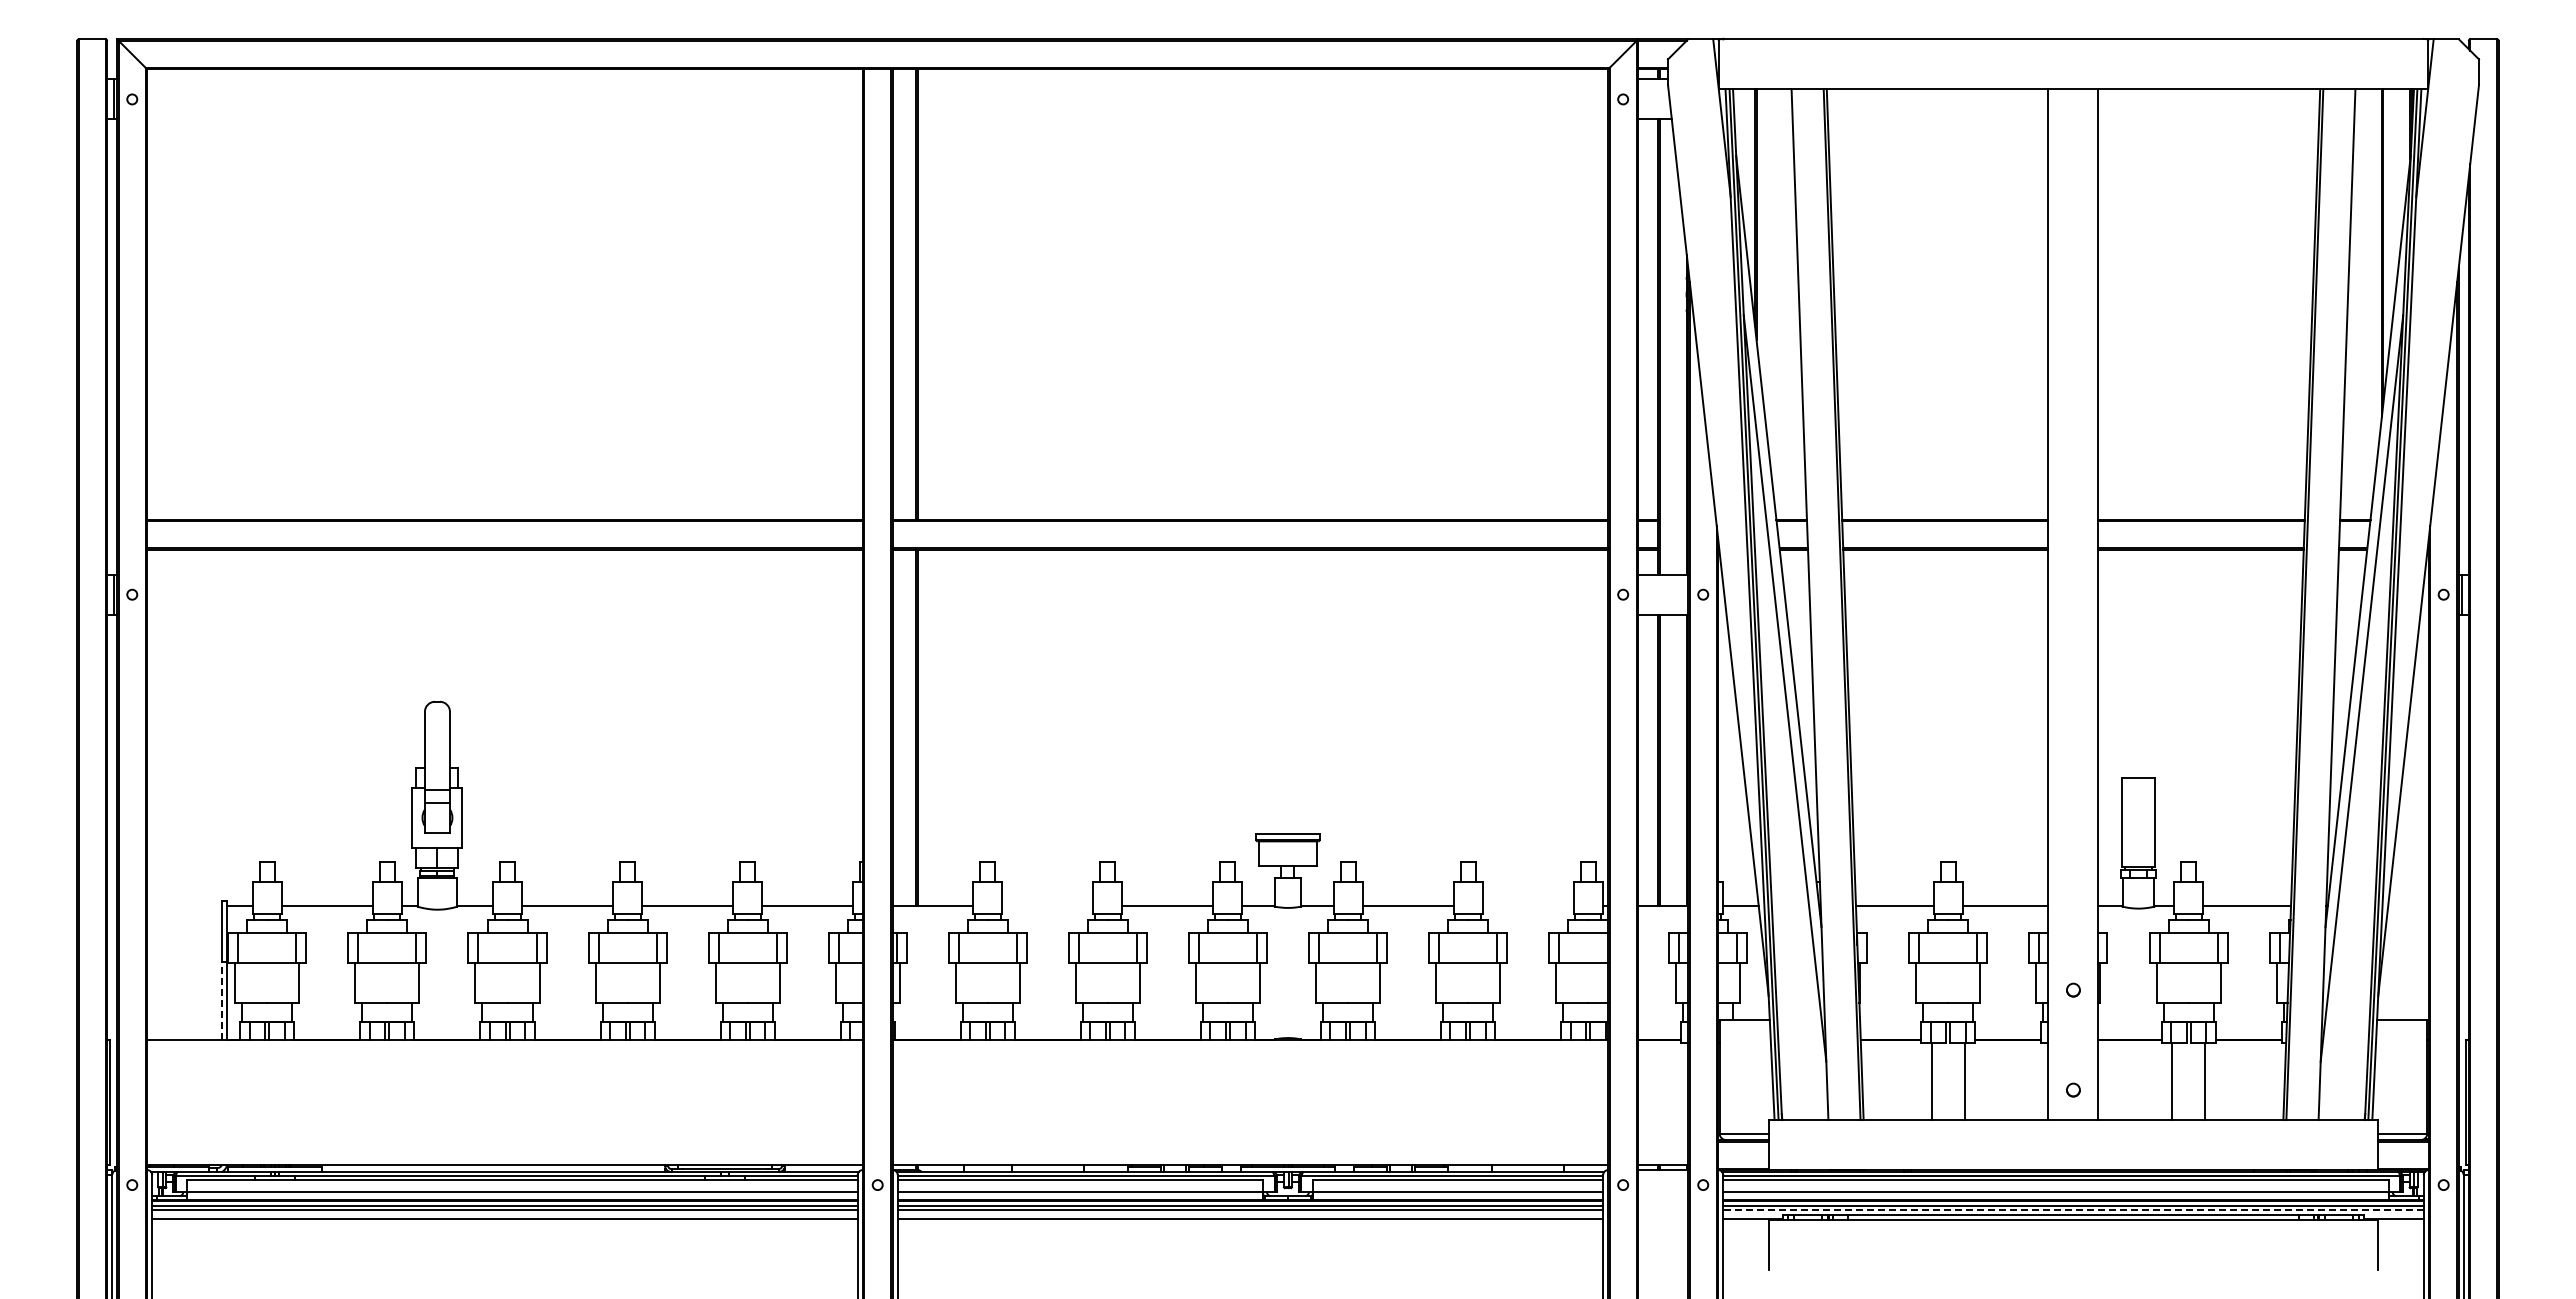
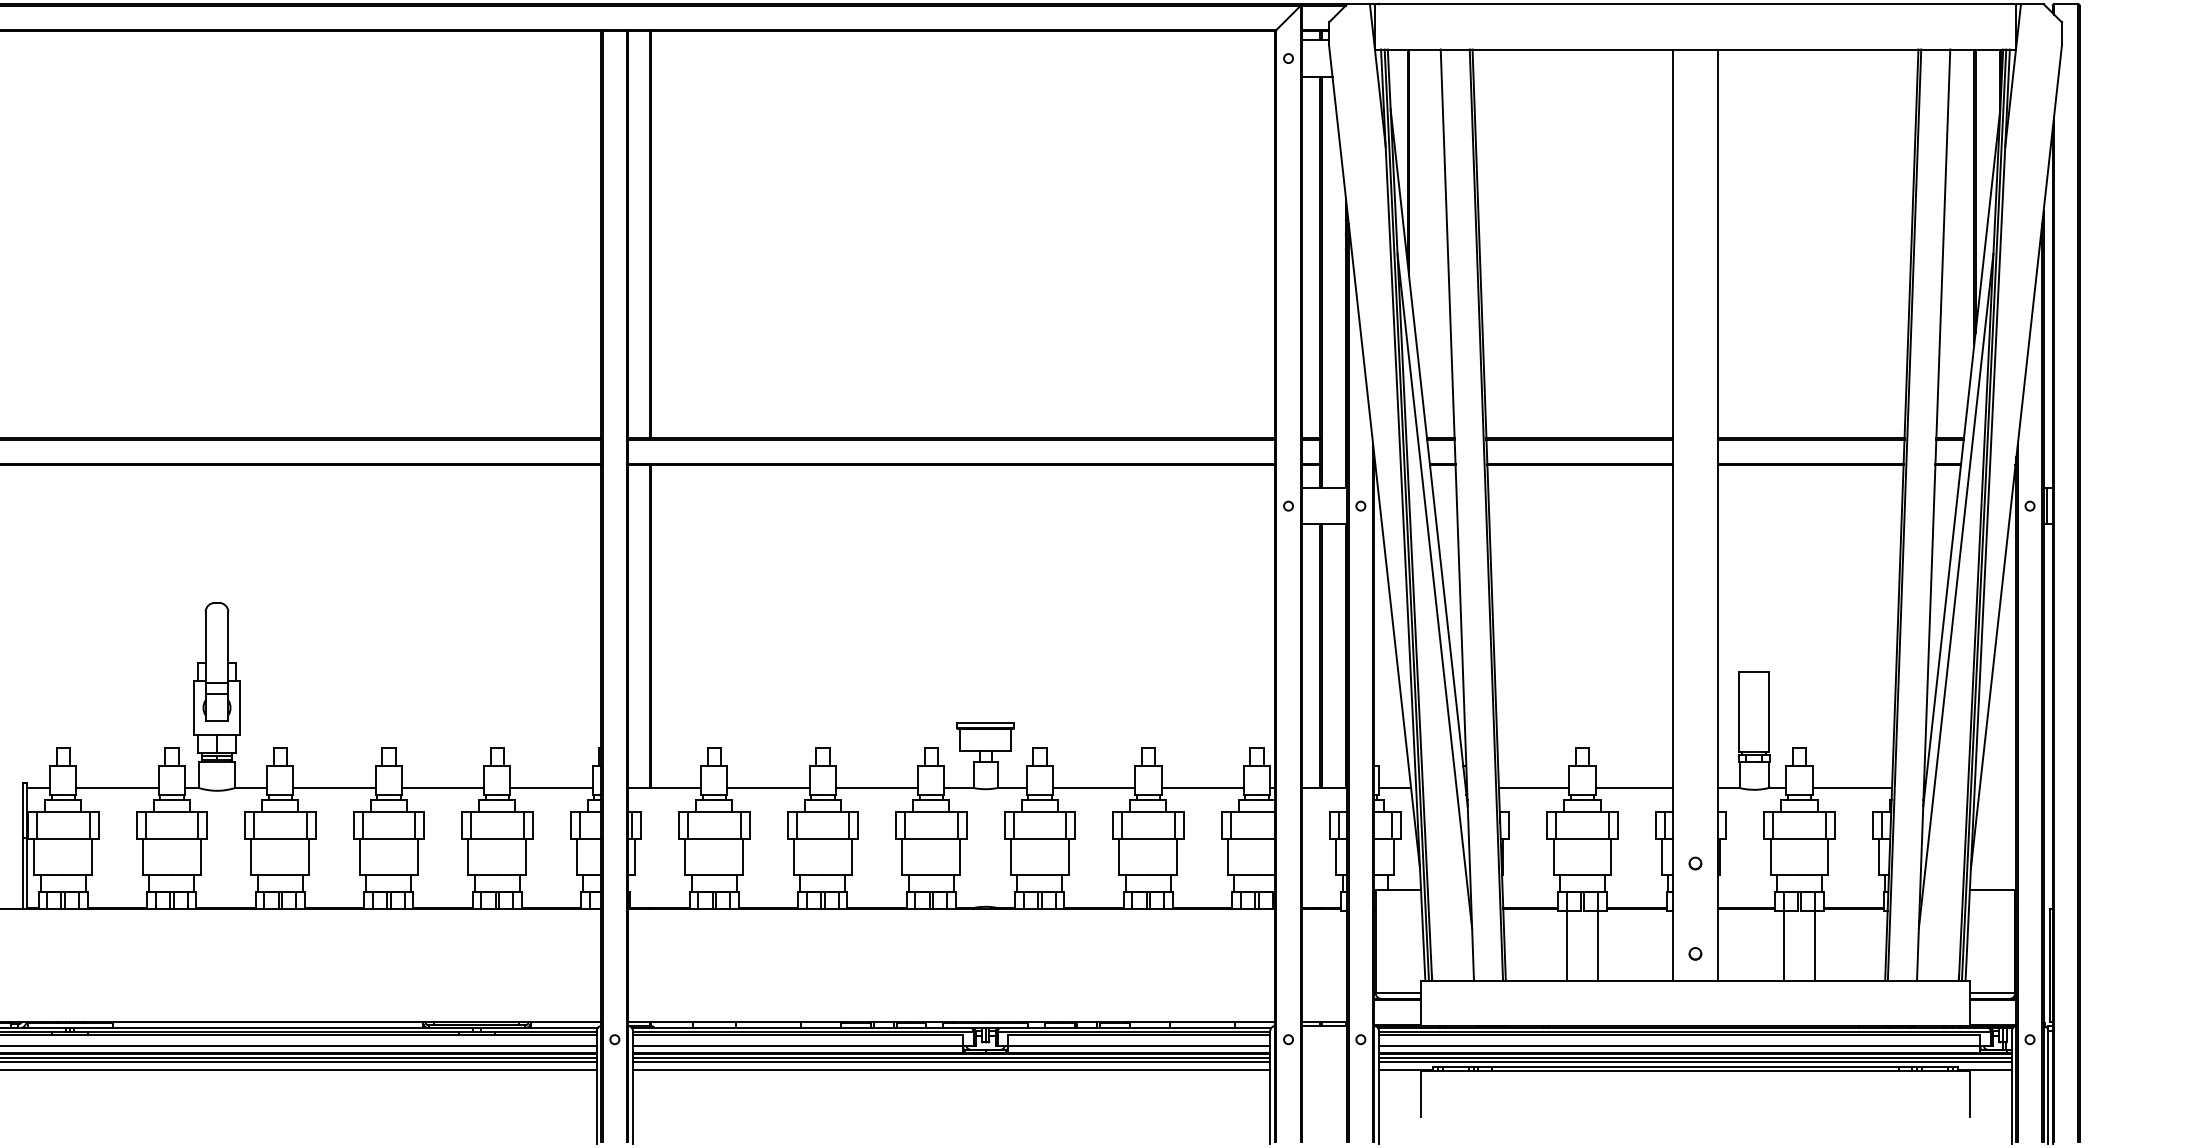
line: (1047, 906) -> (768, 787), added
line: (1527, 906) -> (1202, 787), added
line: (222, 1001) -> (22, 873), dashed -> solid
line: (2072, 1210) -> (1694, 1062), dashed -> solid

